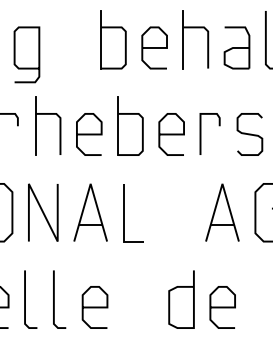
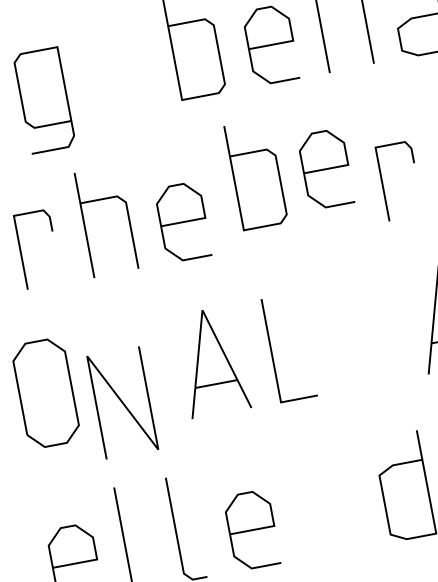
part: (130, 125) -> (256, 173), moved
curve: (171, 134) -> (325, 169), moved
line: (43, 212) -> (123, 402), moved

